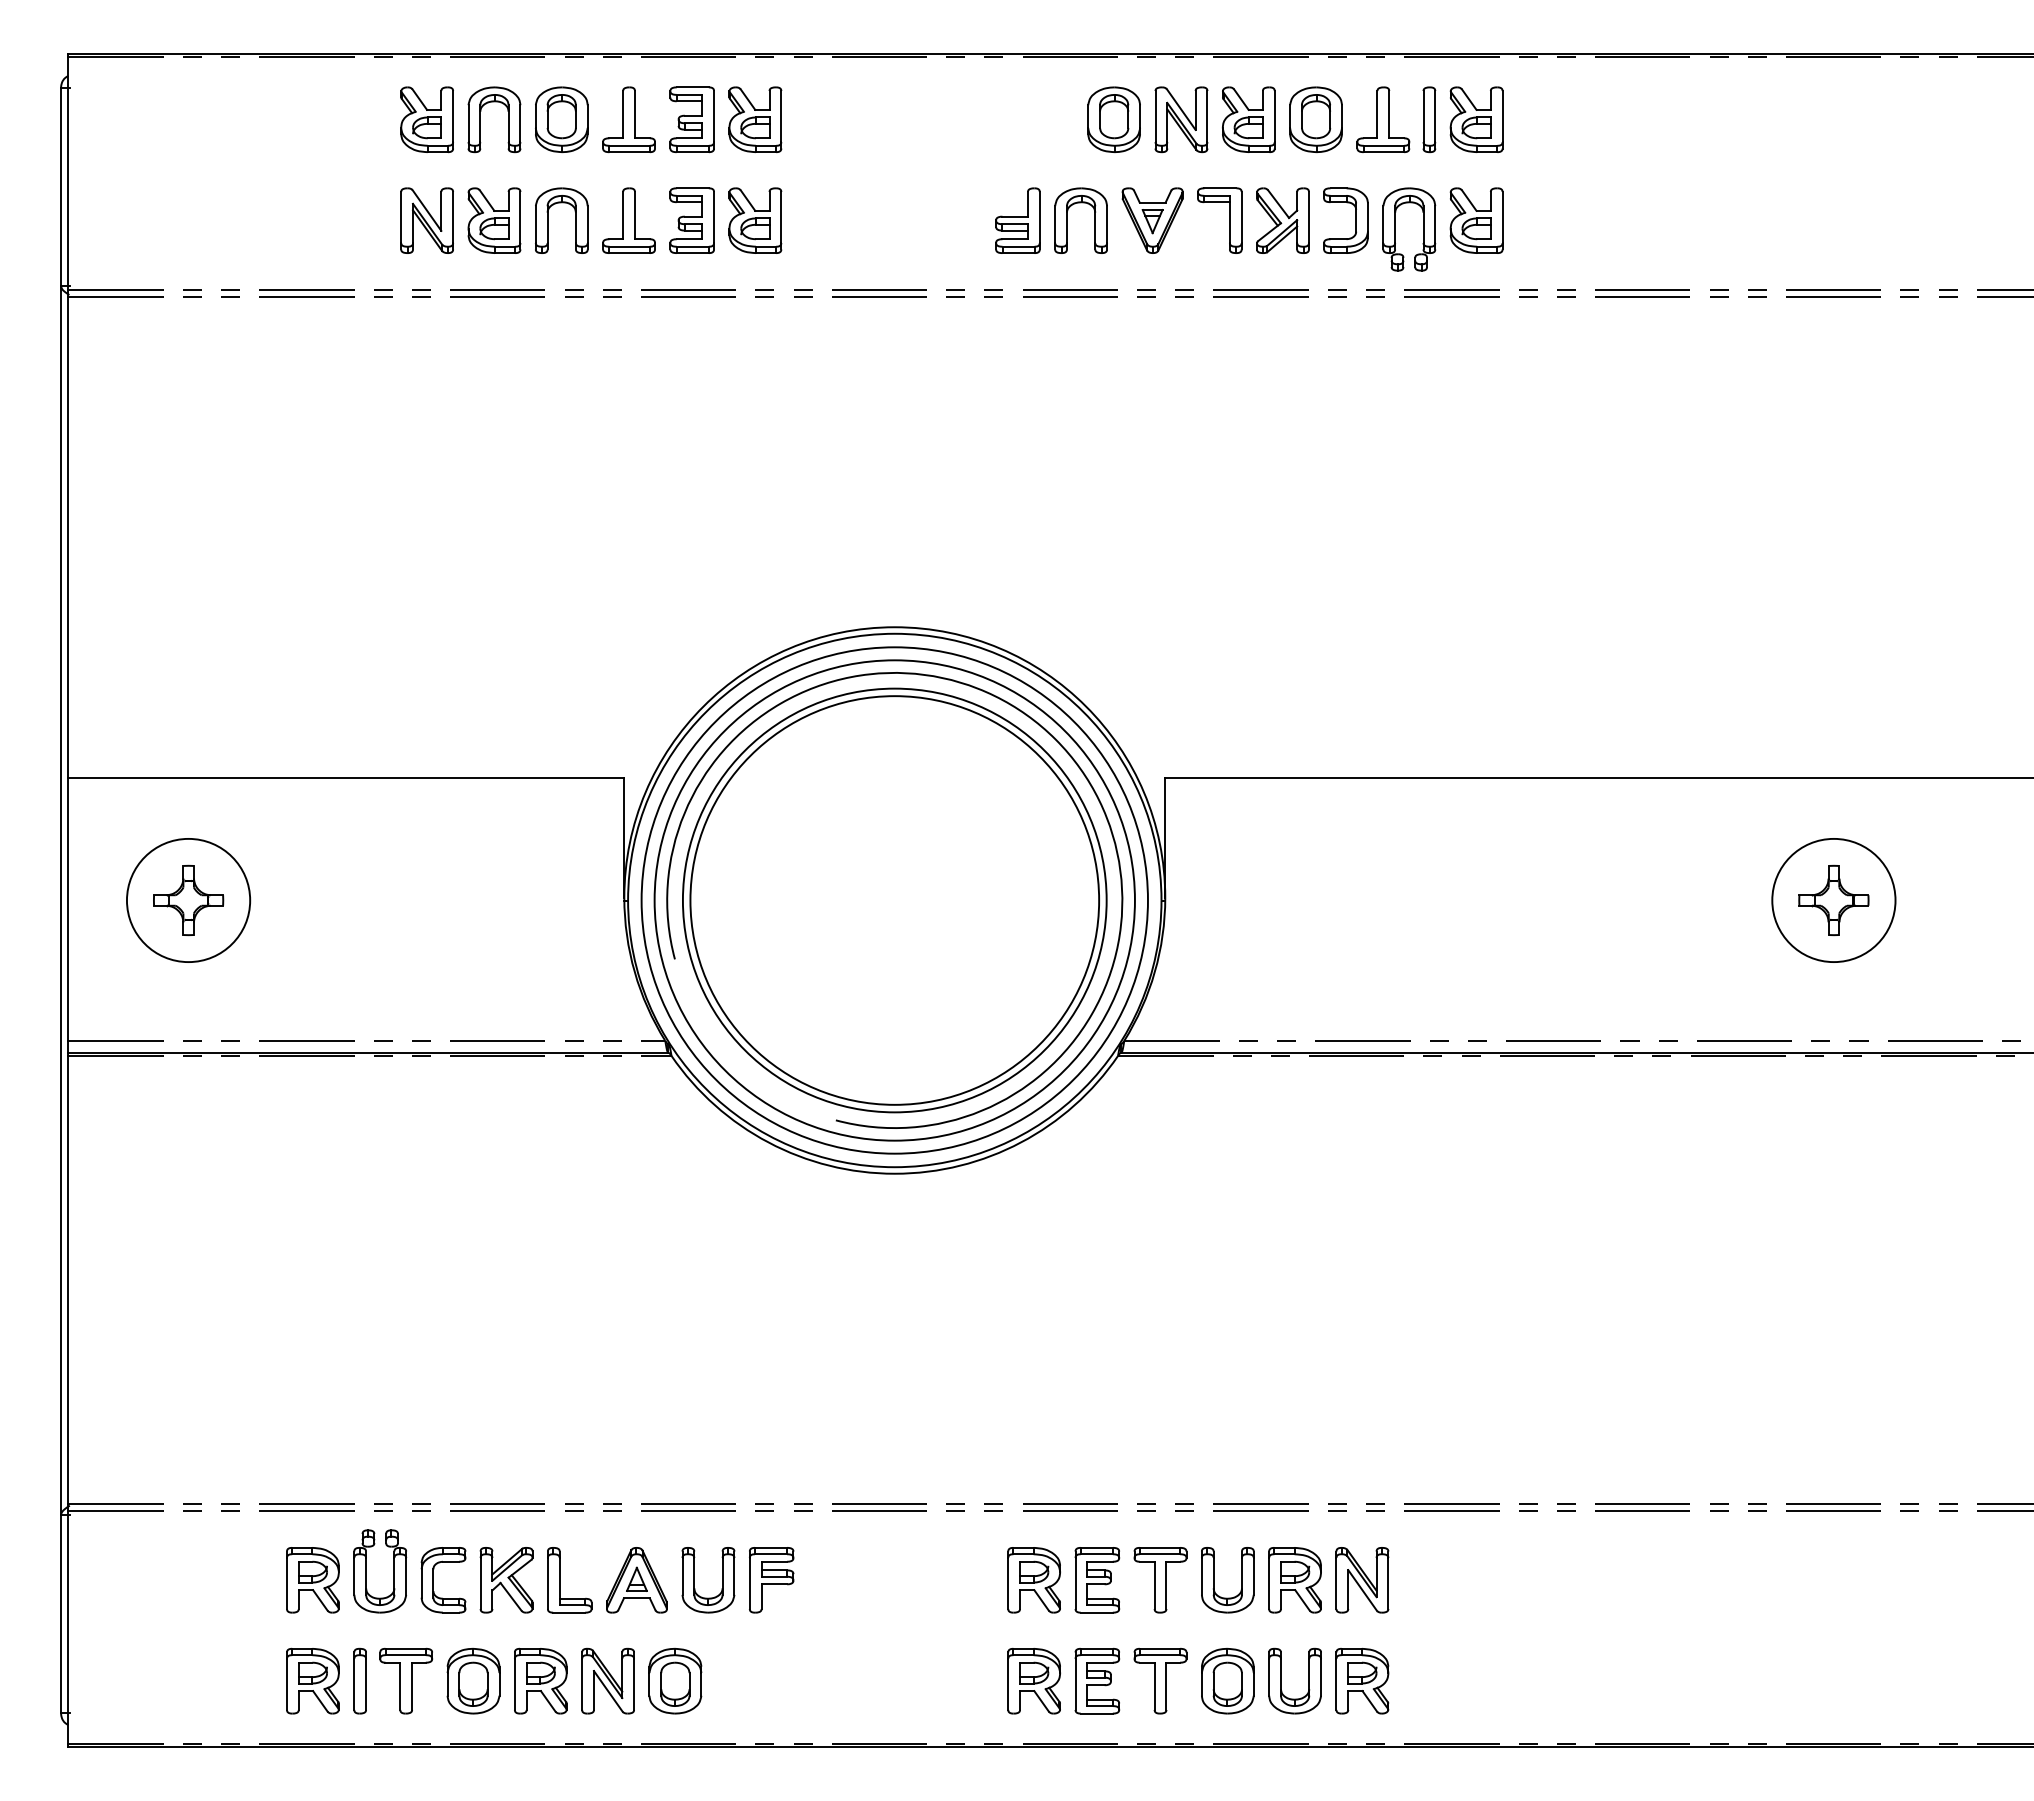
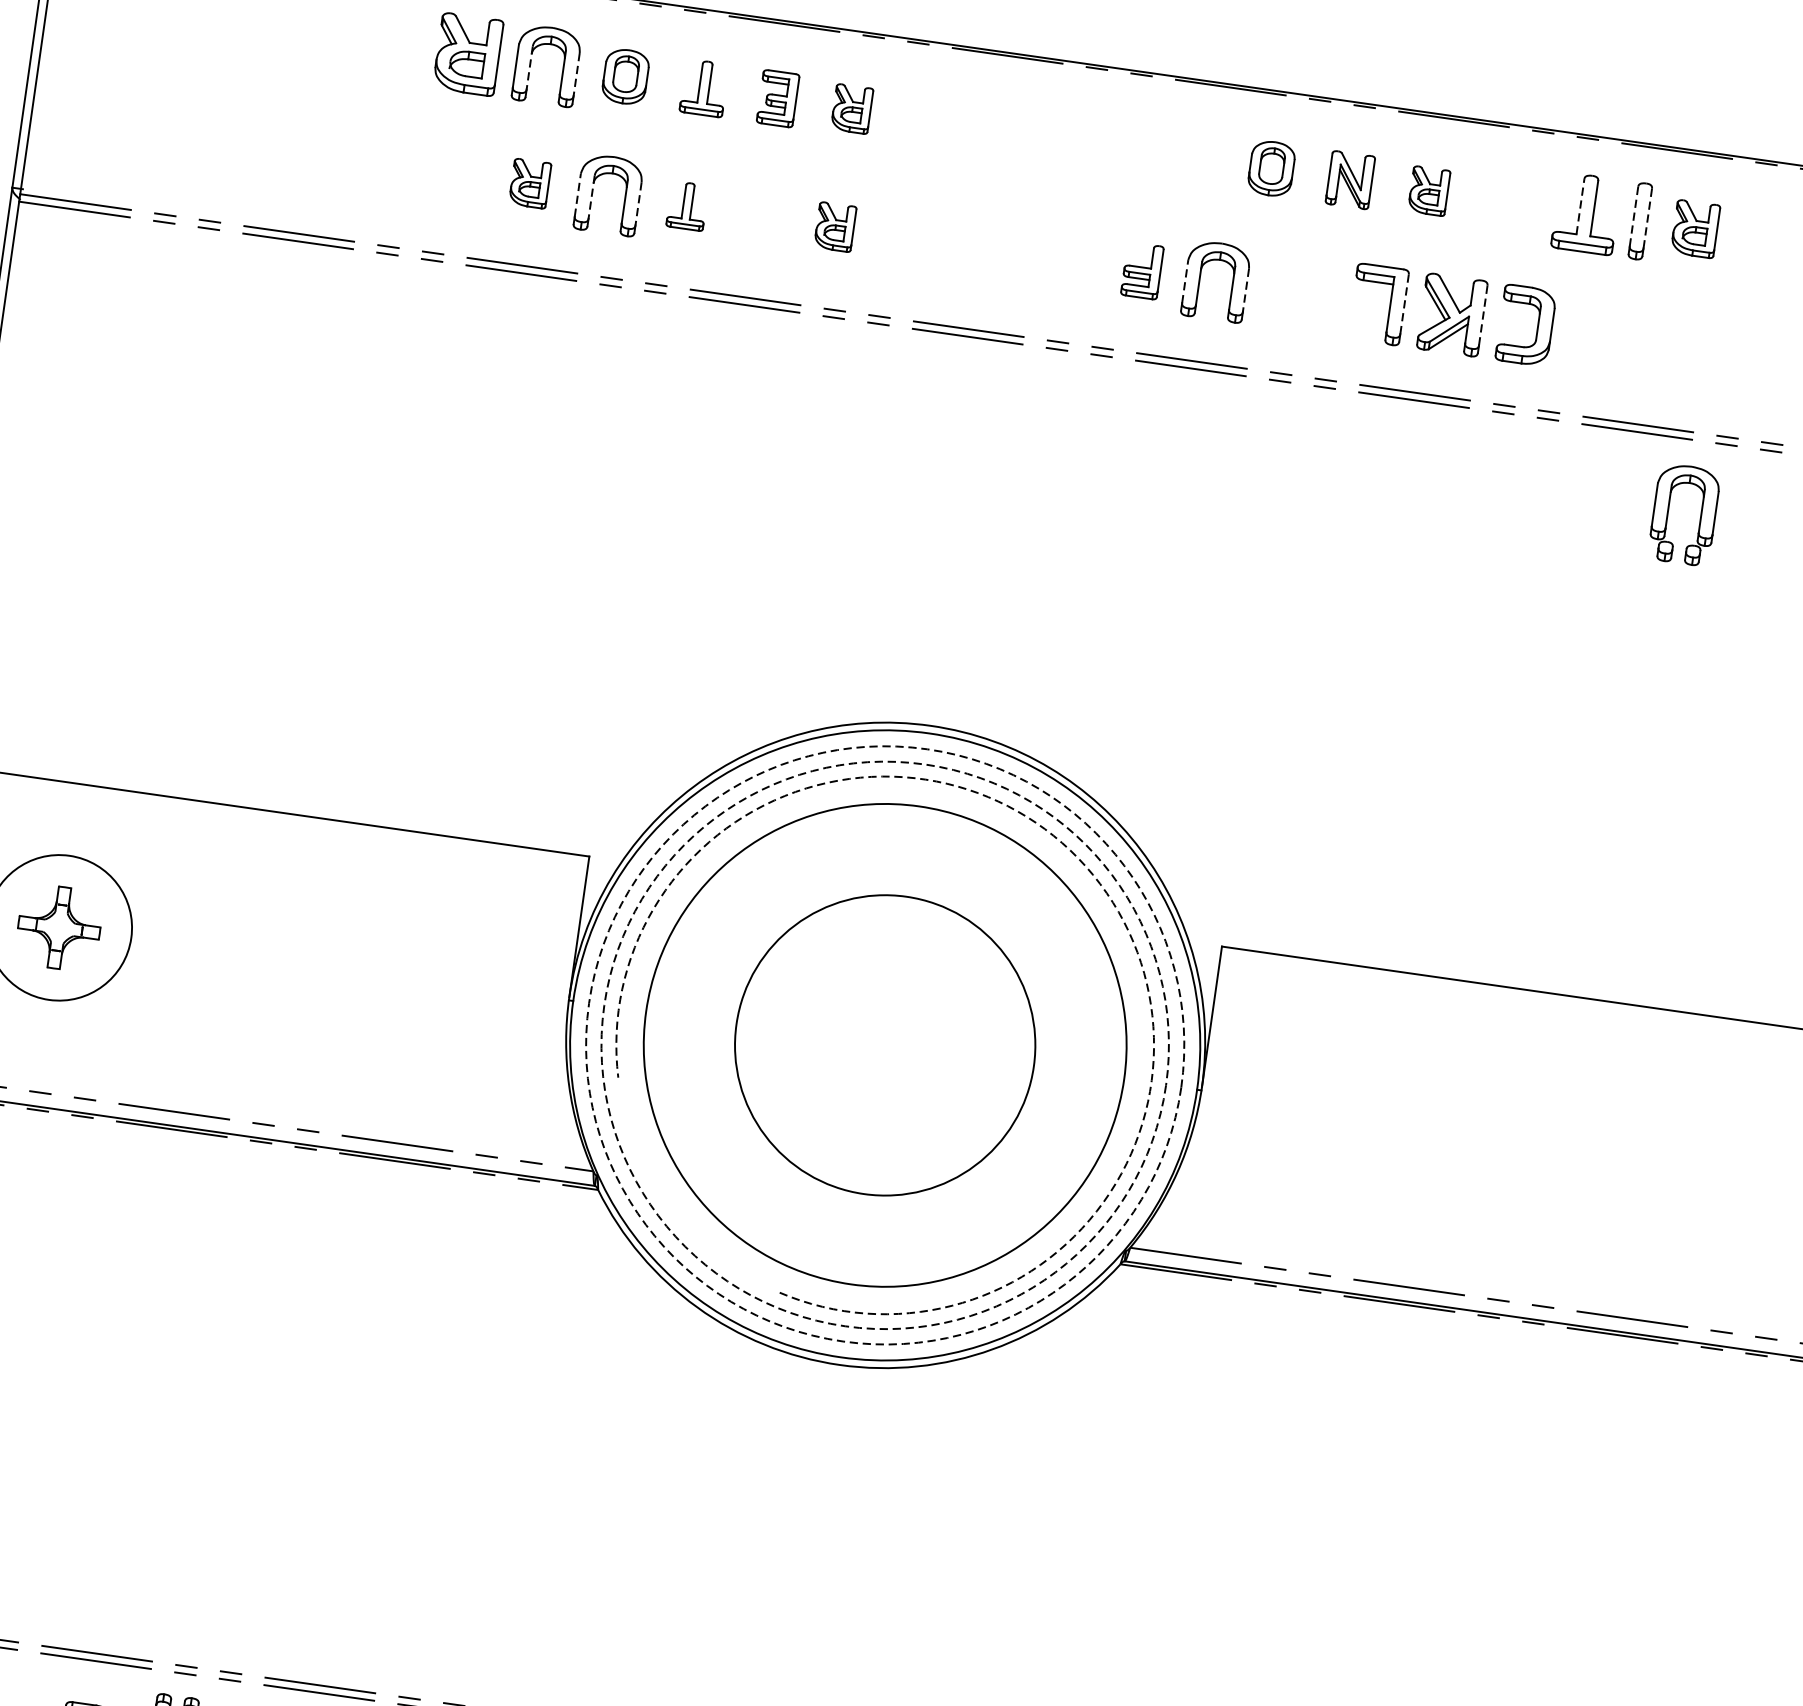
line: (1377, 114) -> (1580, 206), solid -> dashed
line: (1423, 116) -> (1634, 216), solid -> dashed
line: (1435, 116) -> (1648, 218), solid -> dashed
part: (561, 119) -> (625, 76), size x0.7
part: (628, 119) -> (703, 87), size x0.7
part: (691, 119) -> (777, 98), size x0.7
part: (755, 119) -> (852, 108), size x0.6
part: (1113, 119) -> (1270, 168), size x0.7
part: (1181, 119) -> (1350, 179), size x0.7
part: (1248, 119) -> (1428, 190), size x0.6
part: (1315, 119) -> (1507, 202), removed
part: (1476, 119) -> (1695, 228), size x0.7
line: (480, 124) -> (529, 68), solid -> dashed
line: (520, 124) -> (576, 75), solid -> dashed
line: (1241, 217) -> (1404, 304), solid -> dashed
line: (1308, 217) -> (1482, 315), solid -> dashed
part: (426, 220) -> (450, 172), removed
part: (494, 220) -> (530, 183), size x0.6
part: (628, 220) -> (686, 205), size x0.6
part: (691, 220) -> (760, 216), removed
part: (755, 220) -> (835, 226), size x0.6
part: (1017, 220) -> (1141, 270), size x0.7
part: (1152, 220) -> (1299, 293), removed
part: (1476, 220) -> (1678, 346), removed
line: (535, 224) -> (577, 195), solid -> dashed
line: (1055, 224) -> (1185, 281), solid -> dashed
line: (547, 225) -> (591, 198), solid -> dashed
line: (587, 225) -> (638, 204), solid -> dashed
line: (1107, 225) -> (1246, 291), solid -> dashed
part: (1395, 229) -> (1668, 512), moved
arc: (1055, 739) -> (1099, 883), solid -> dashed
circle: (894, 900) -> (884, 1045), size x0.6
circle: (894, 900) -> (884, 1045), solid -> dashed
circle: (894, 900) -> (884, 1045), solid -> dashed

